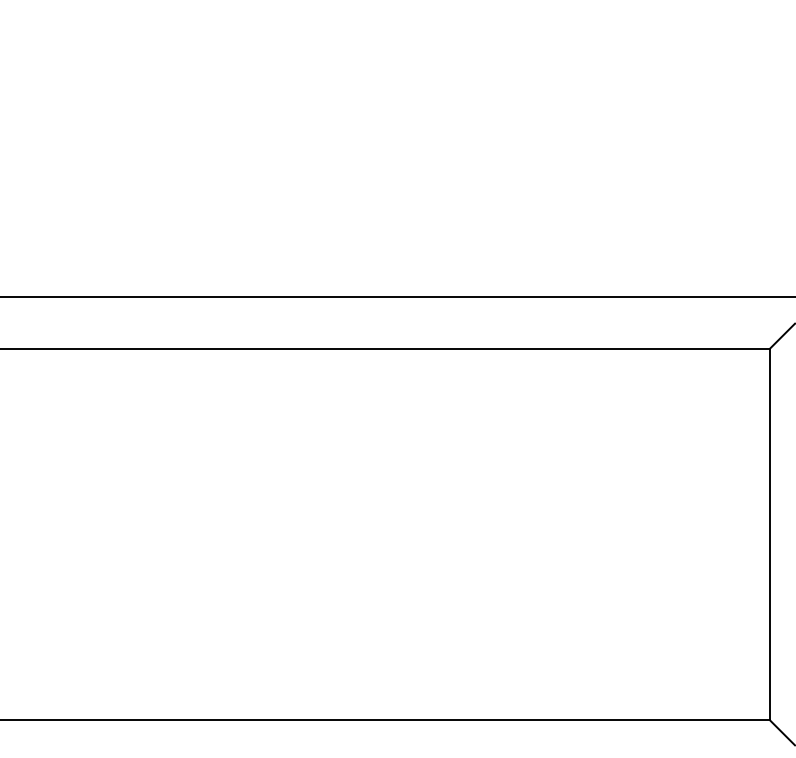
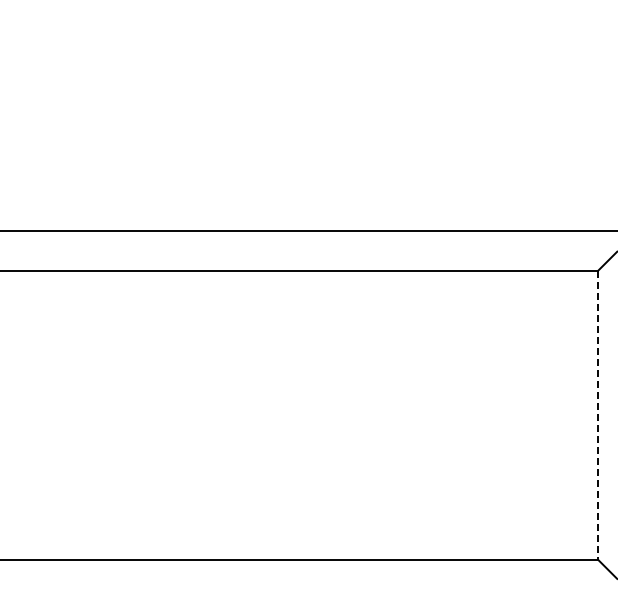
line: (770, 534) -> (598, 415), solid -> dashed

